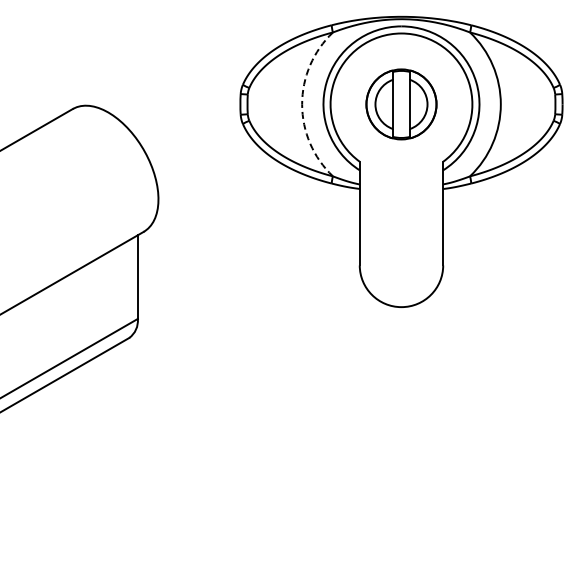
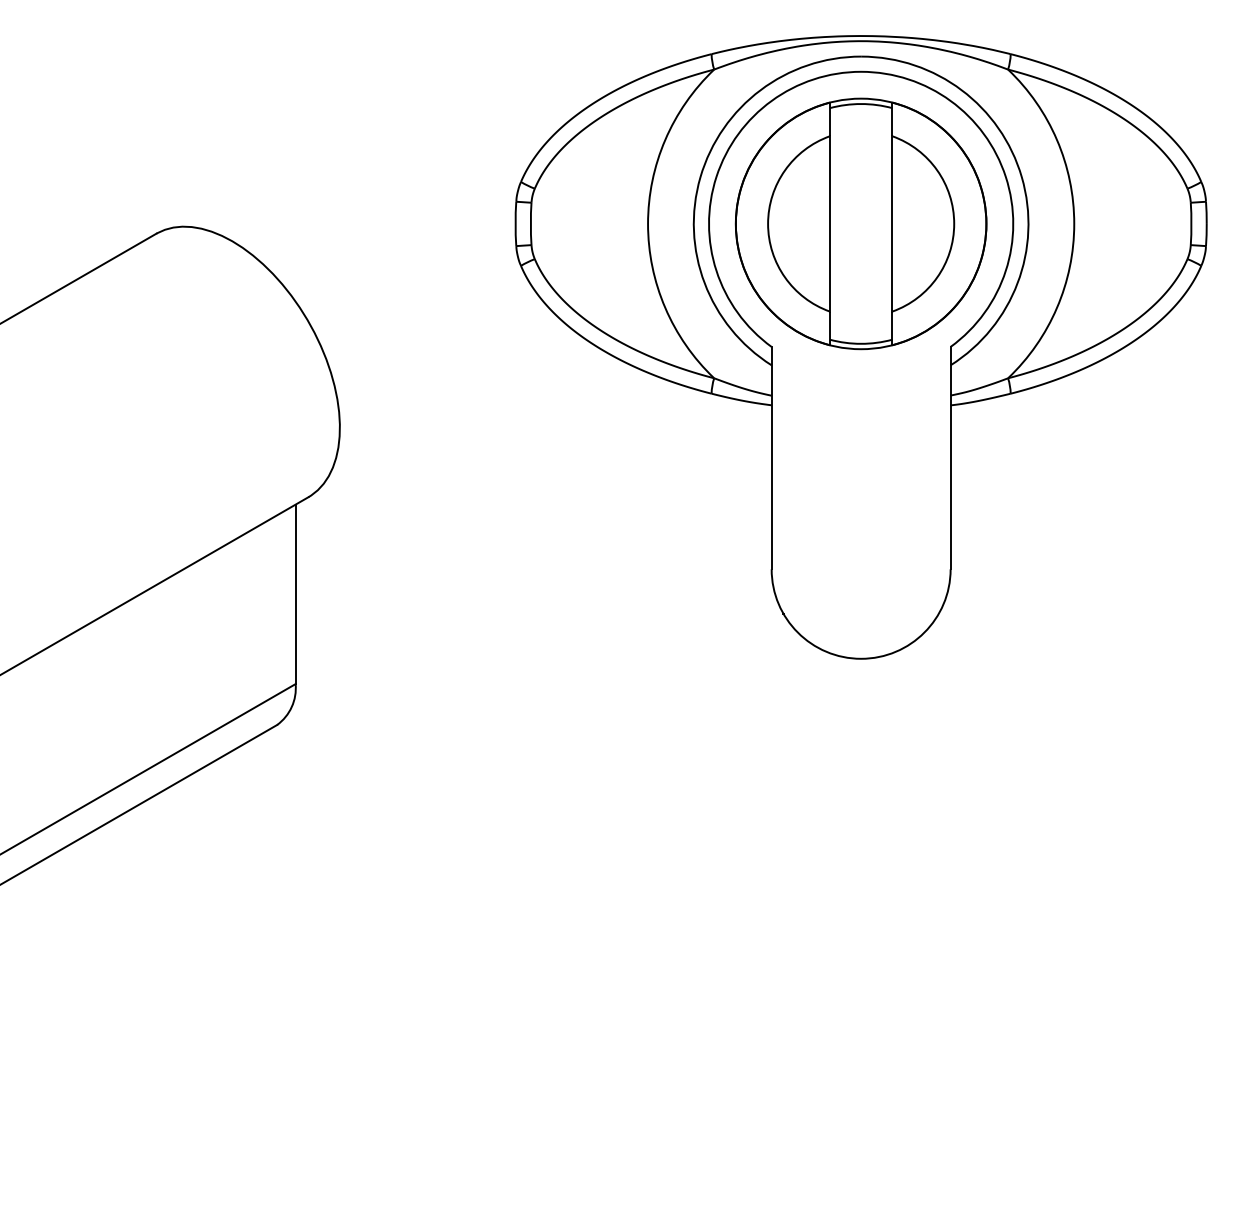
arc: (302, 104) -> (648, 224), dashed -> solid
part: (401, 104) -> (861, 224), size x1.67

